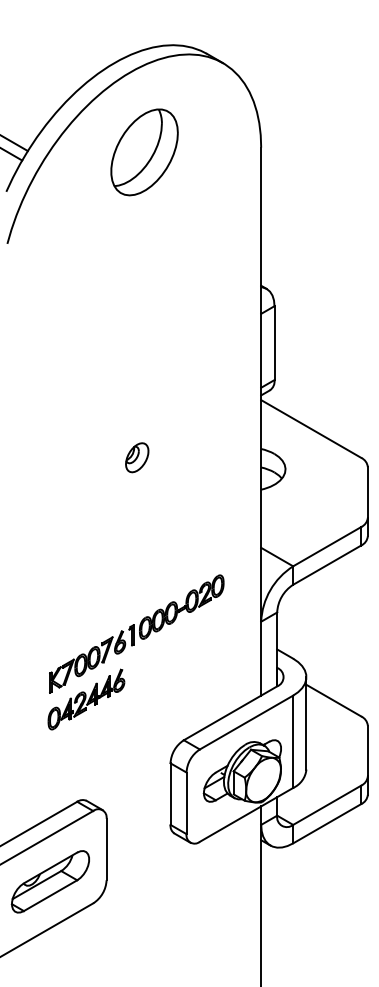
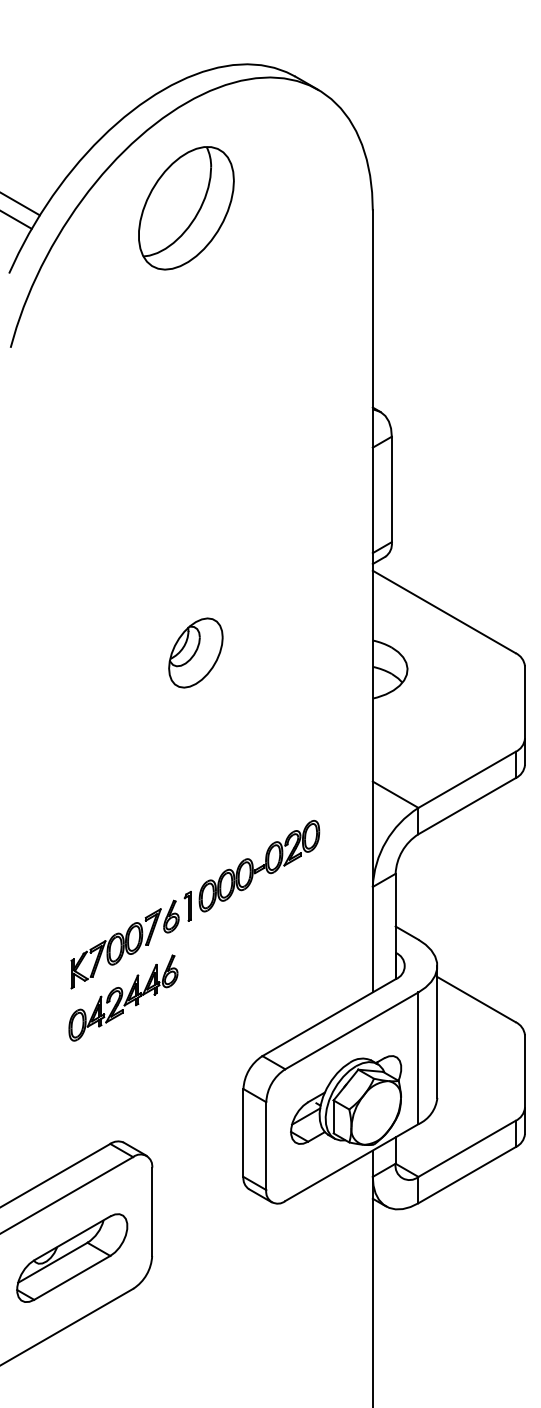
part: (144, 152) -> (186, 208), moved
part: (136, 457) -> (195, 652), size x1.67

